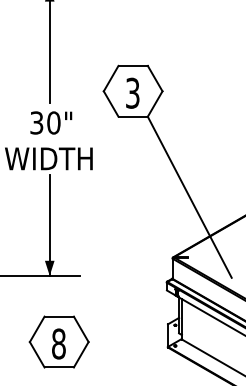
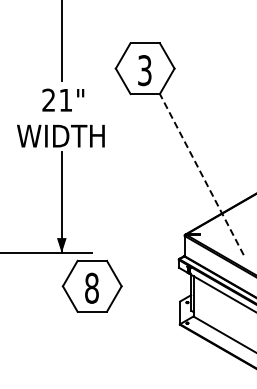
text: (45, 122) -> (57, 99), 30" -> 21"
line: (189, 197) -> (201, 174), solid -> dashed
part: (58, 341) -> (91, 285), moved

